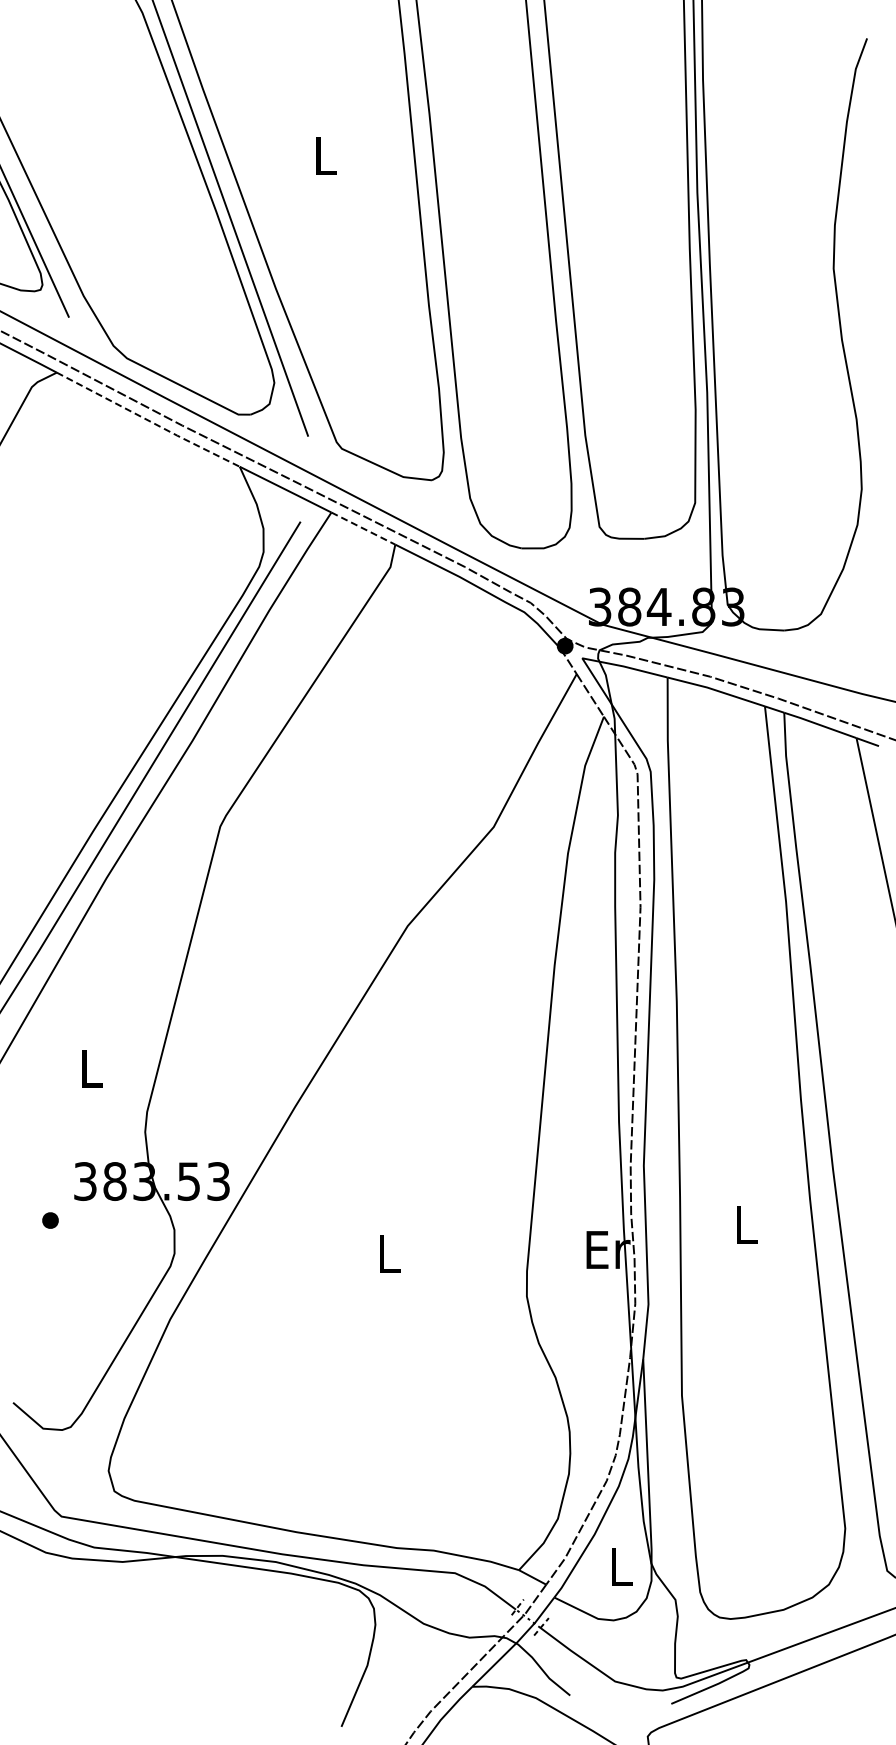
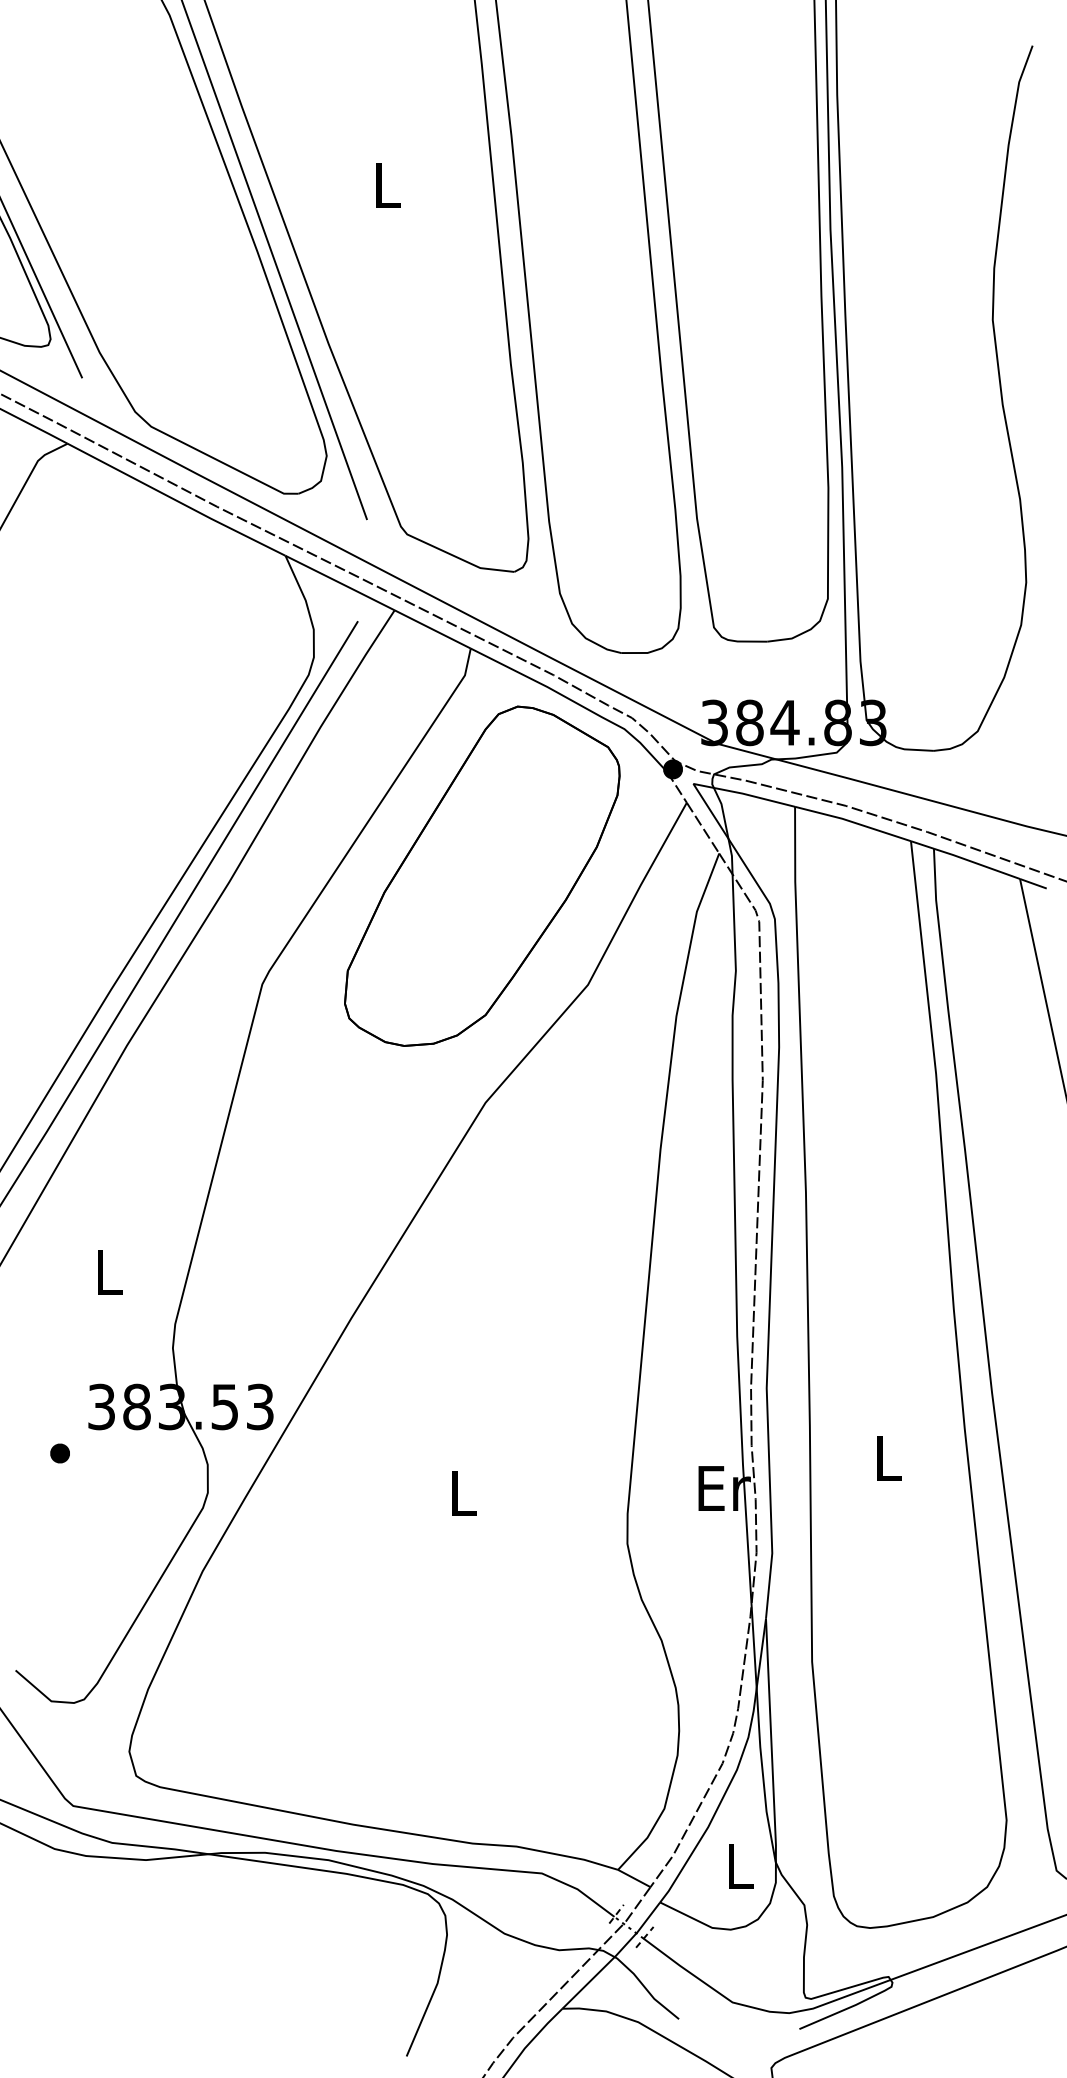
line: (148, 420) -> (176, 500), dashed -> solid
line: (363, 528) -> (432, 629), dashed -> solid
part: (404, 735) -> (481, 875), added

